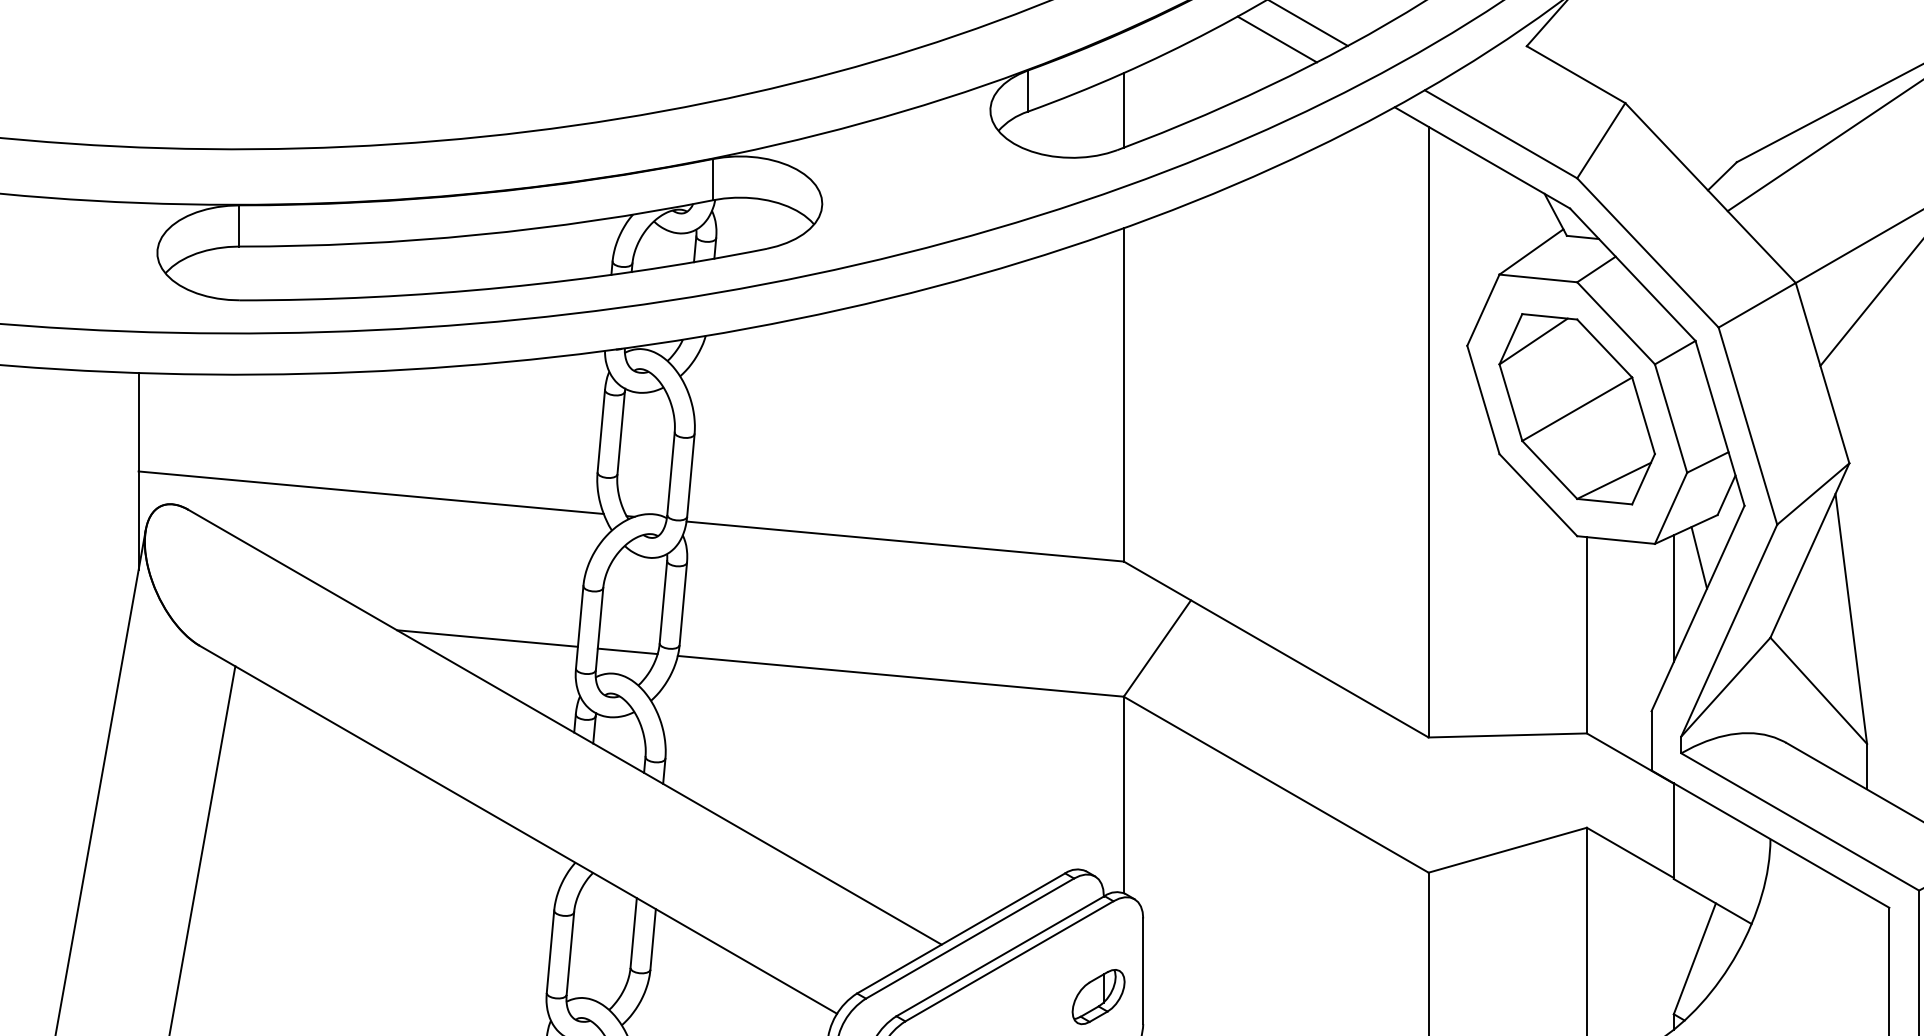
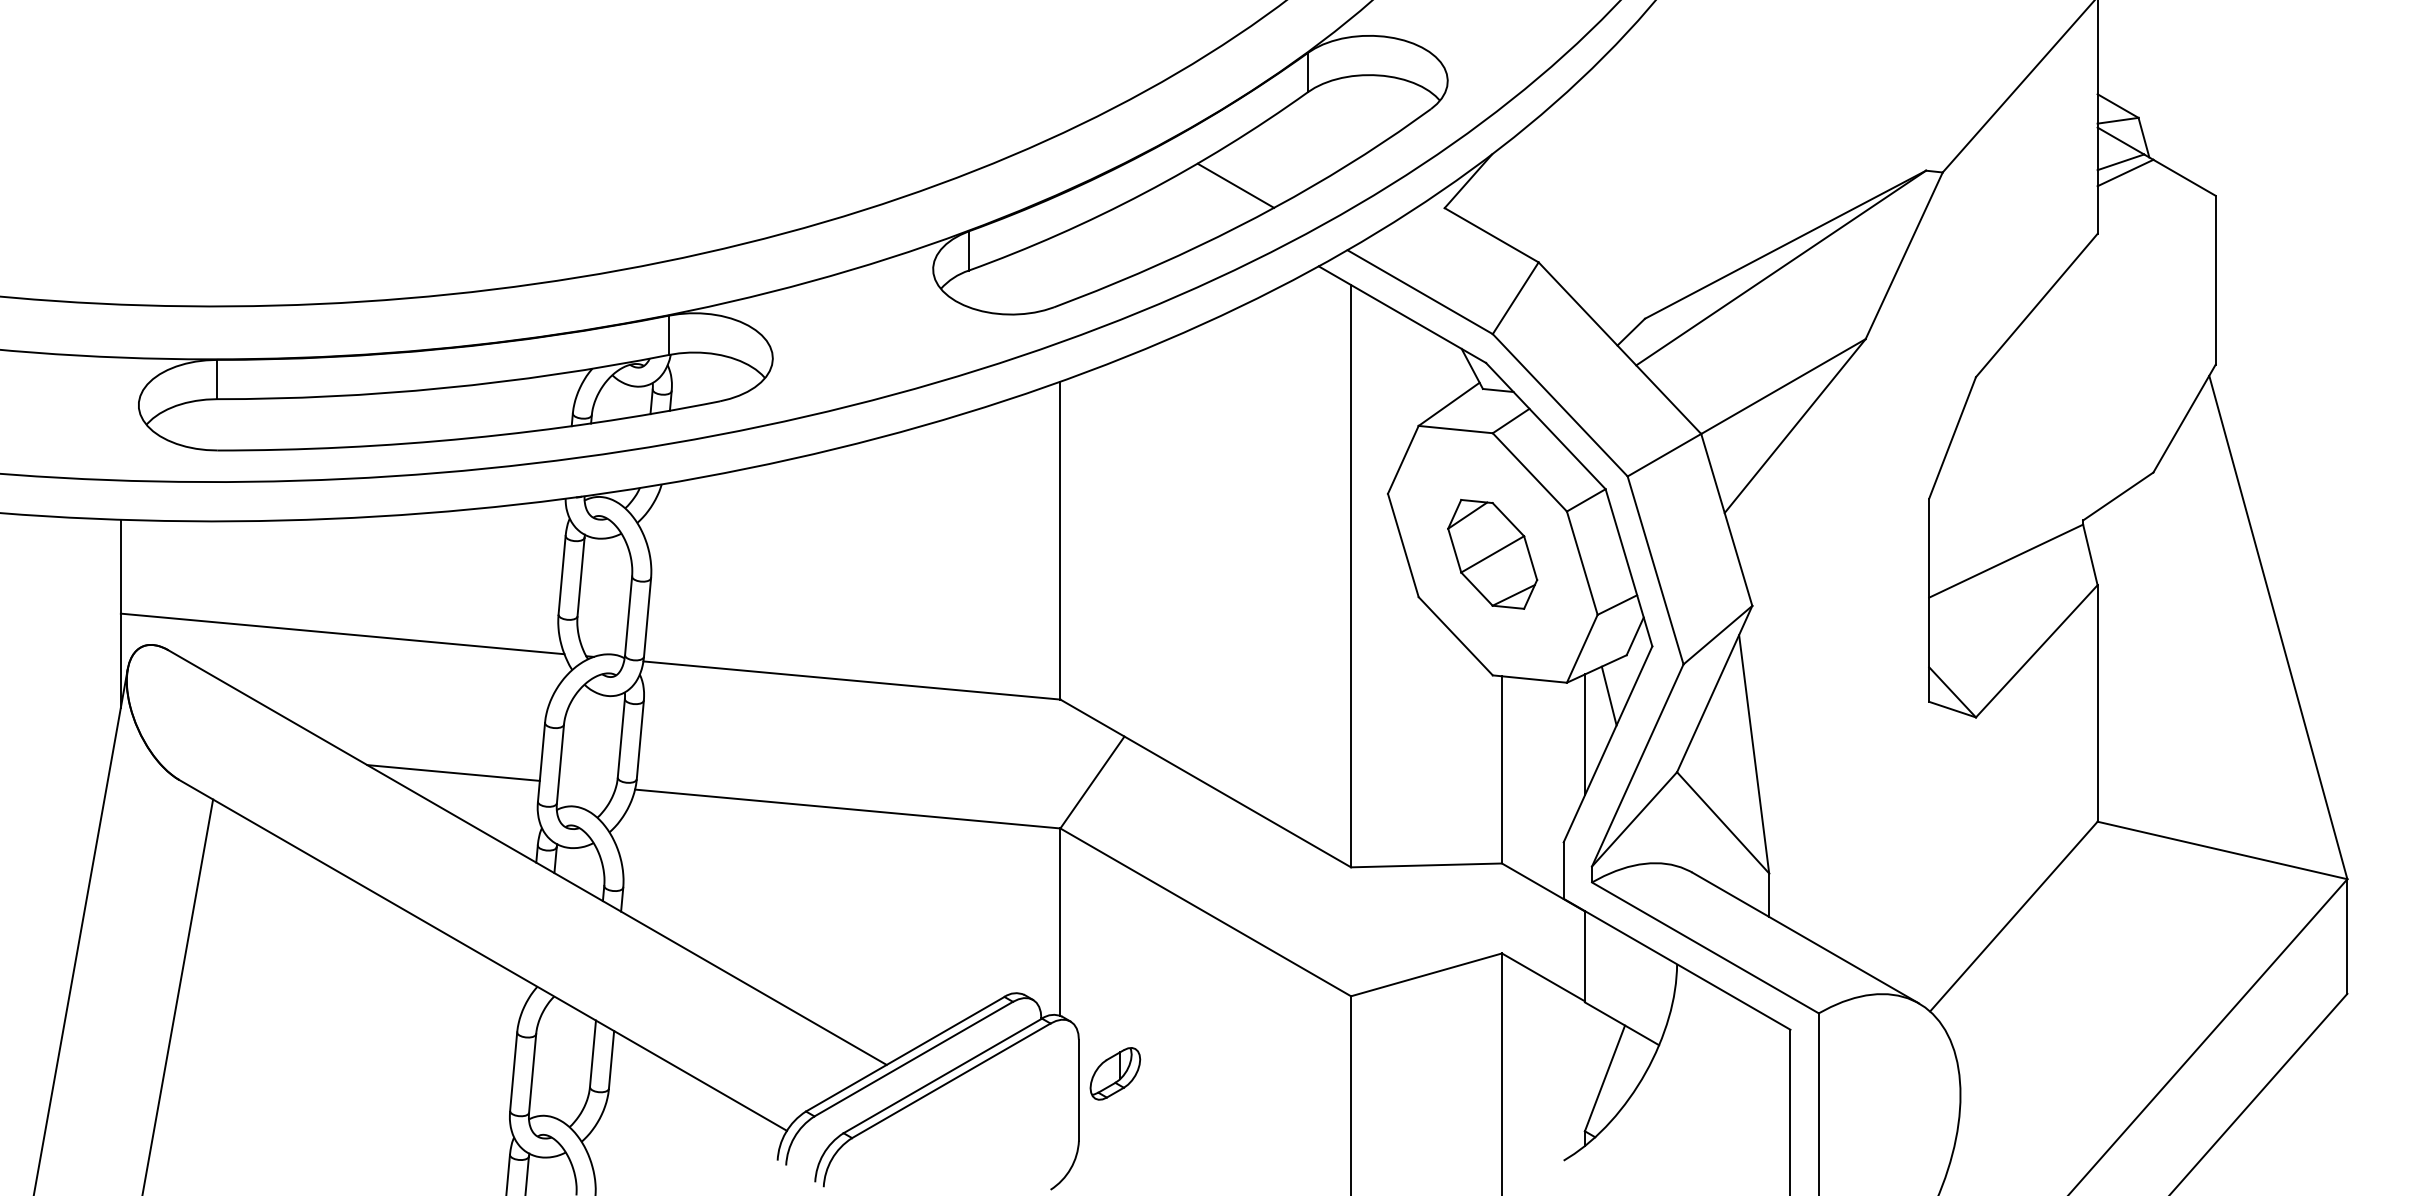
line: (1277, 39) -> (1206, 201), removed
line: (1123, 109) -> (1060, 268), removed
part: (1576, 409) -> (1492, 554), size x0.6
line: (626, 650) -> (586, 784), removed
part: (1098, 996) -> (1115, 1073), moved

